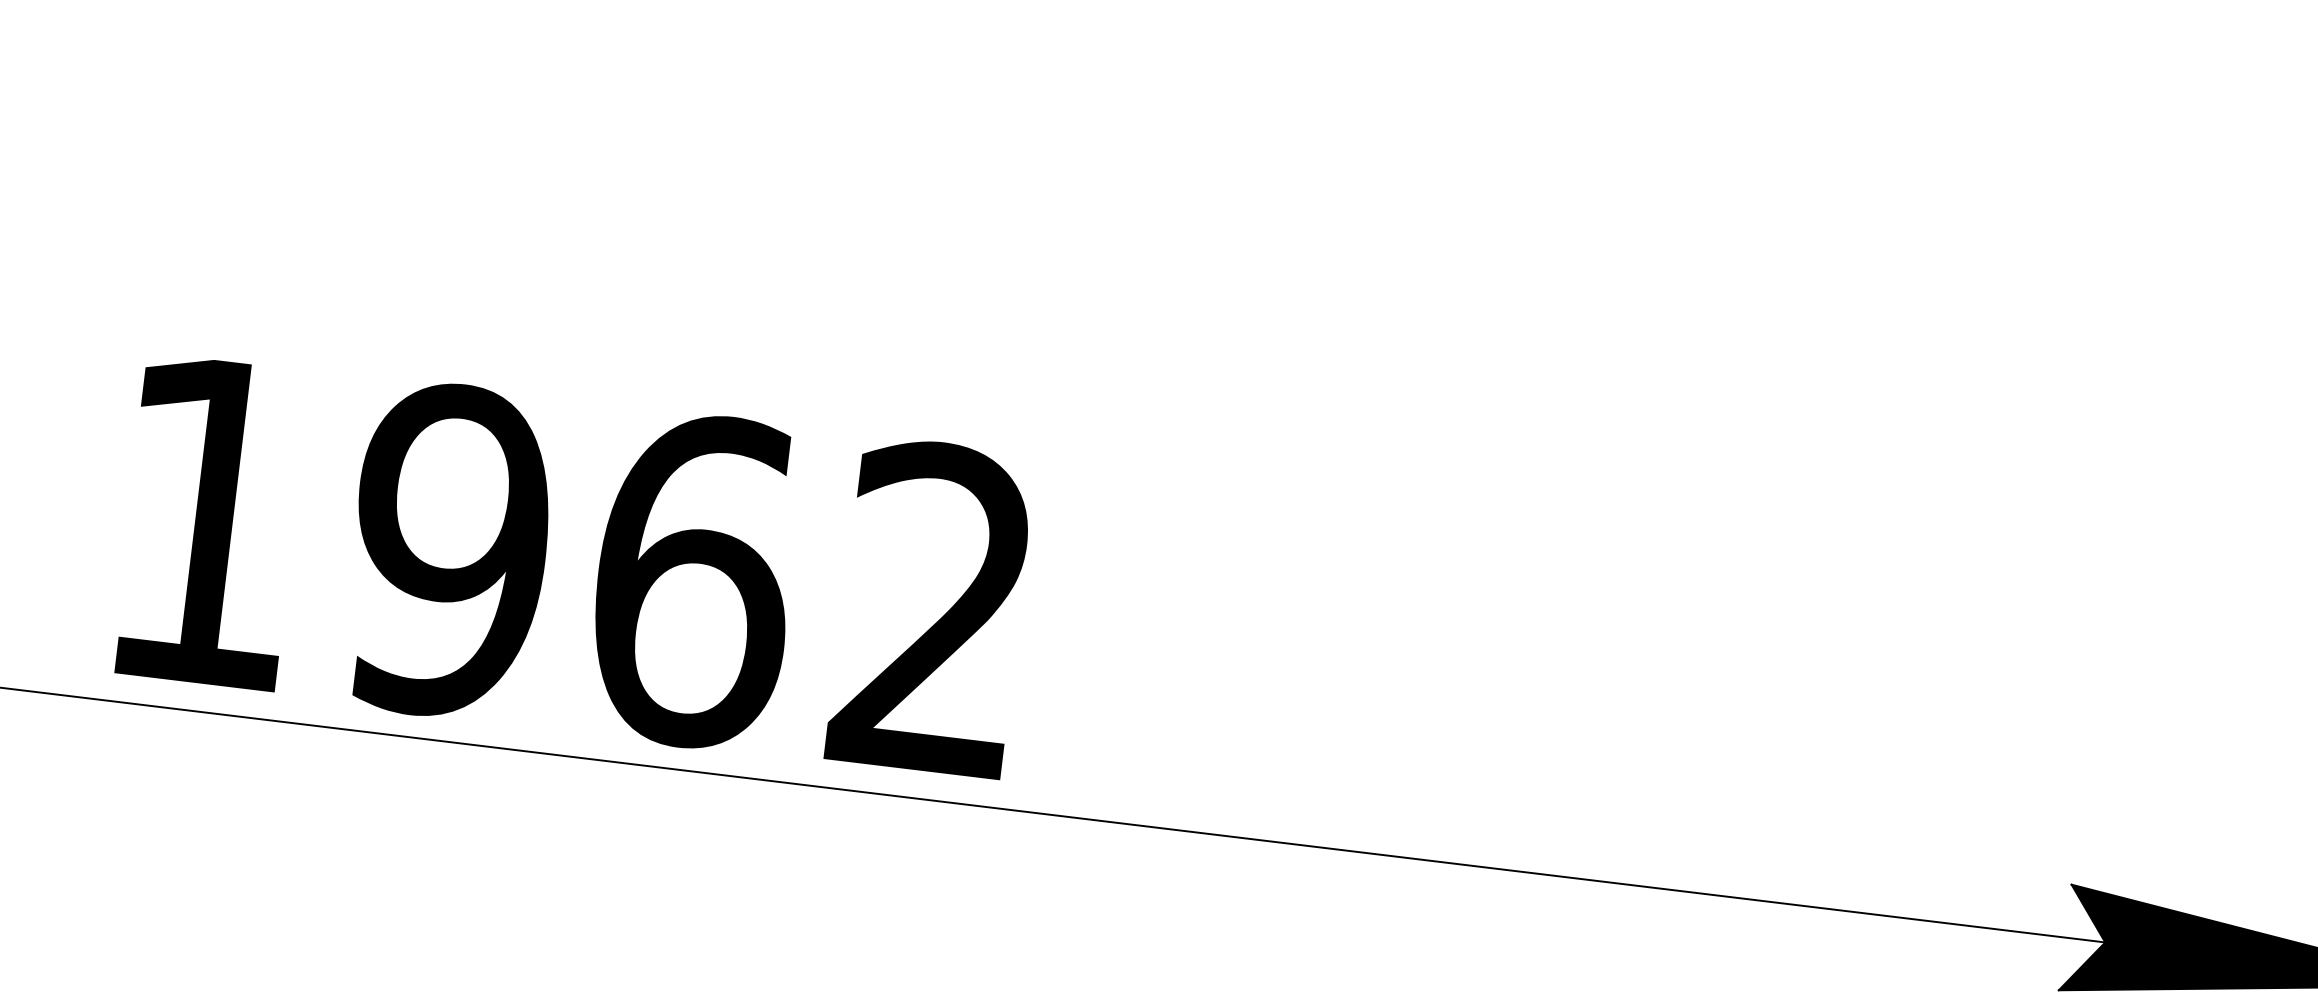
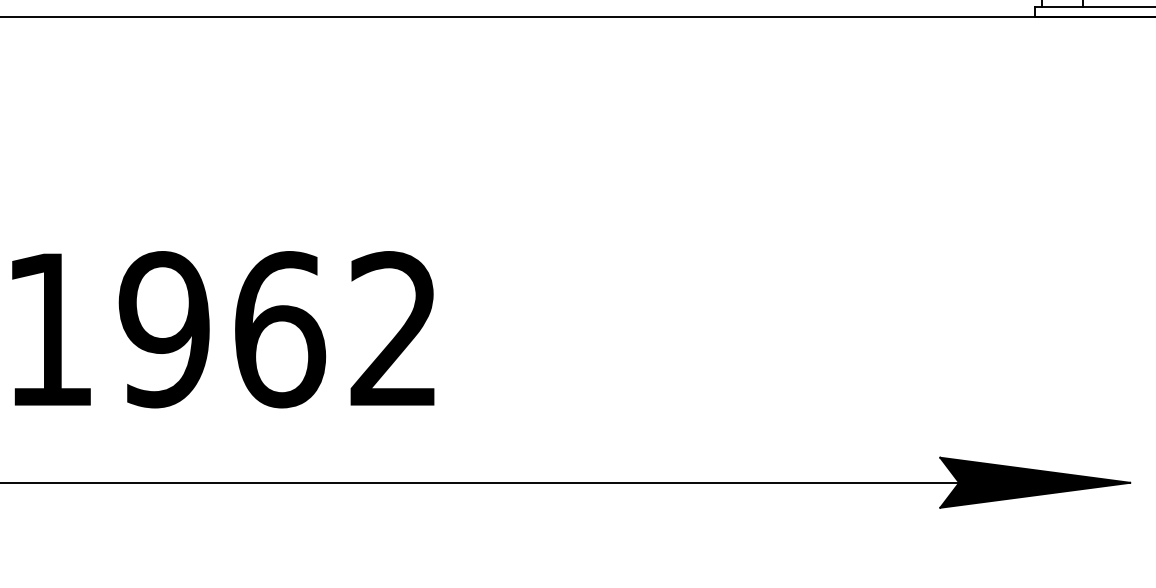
text: (574, 565) -> (223, 329), moved

